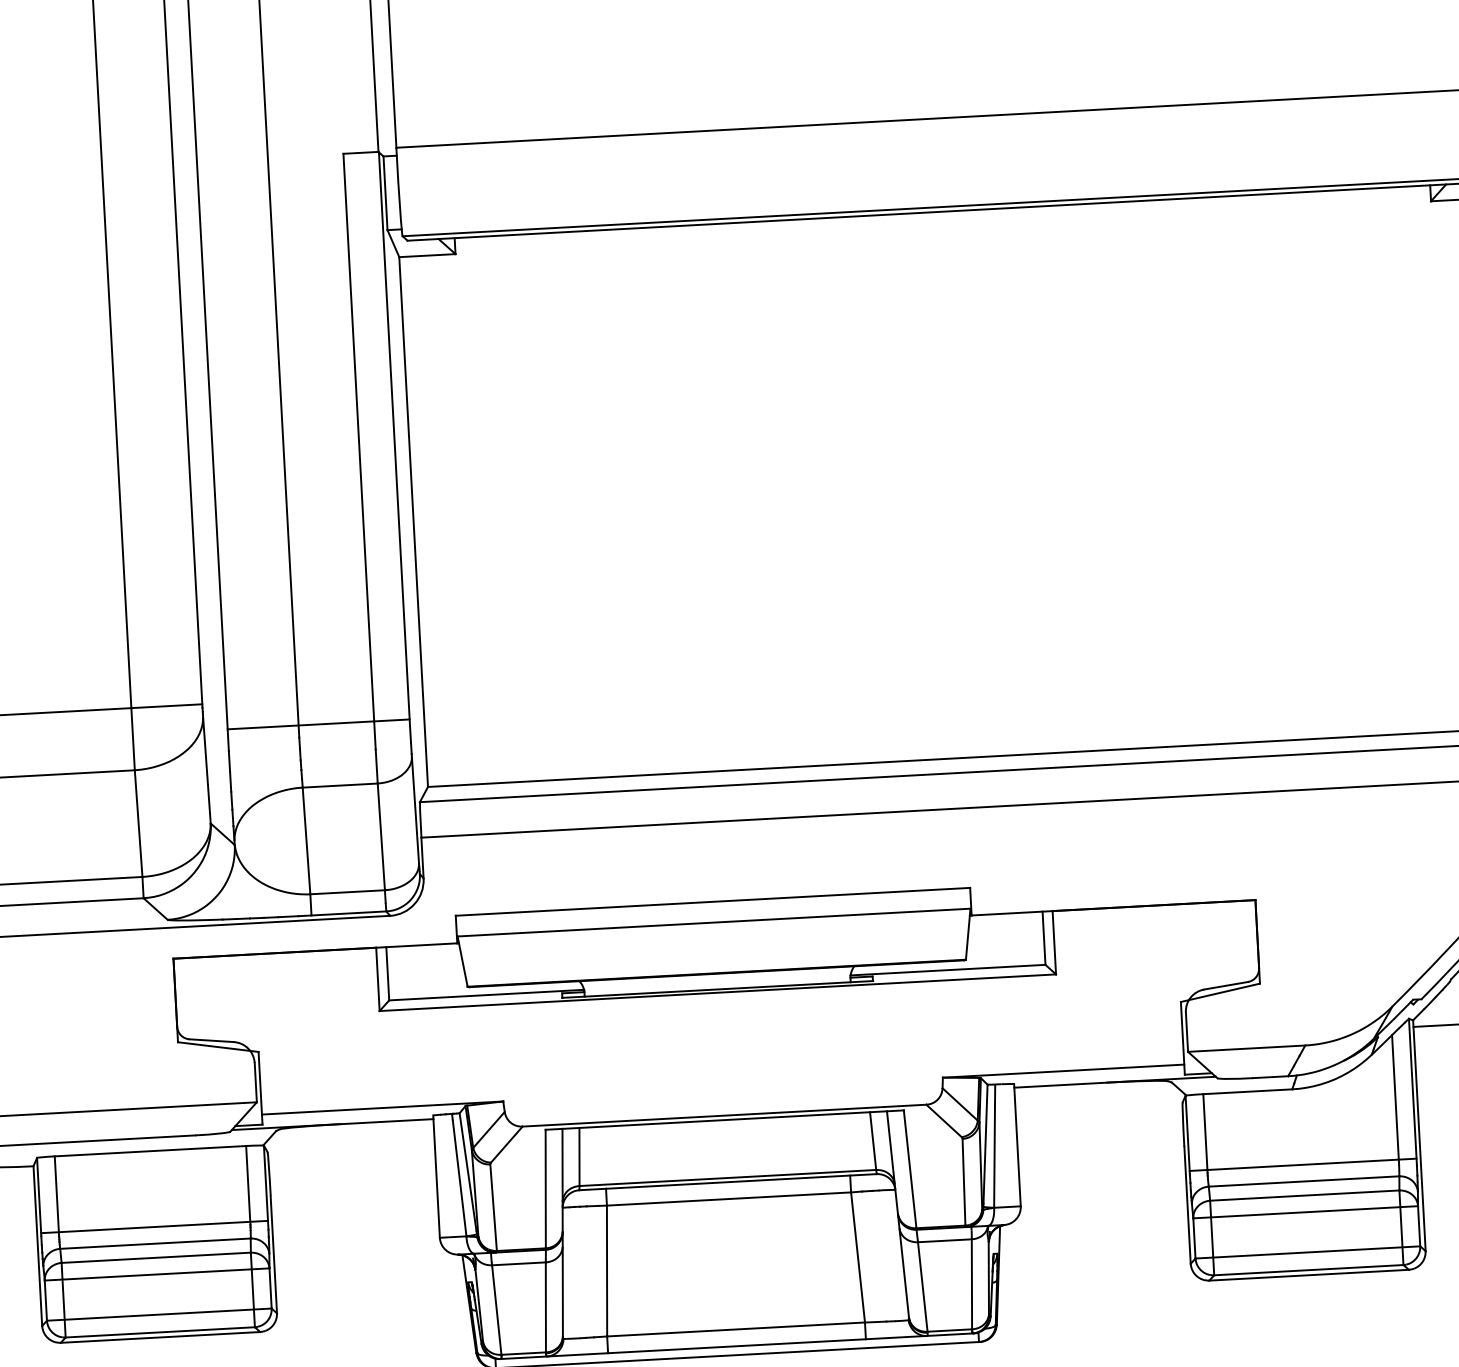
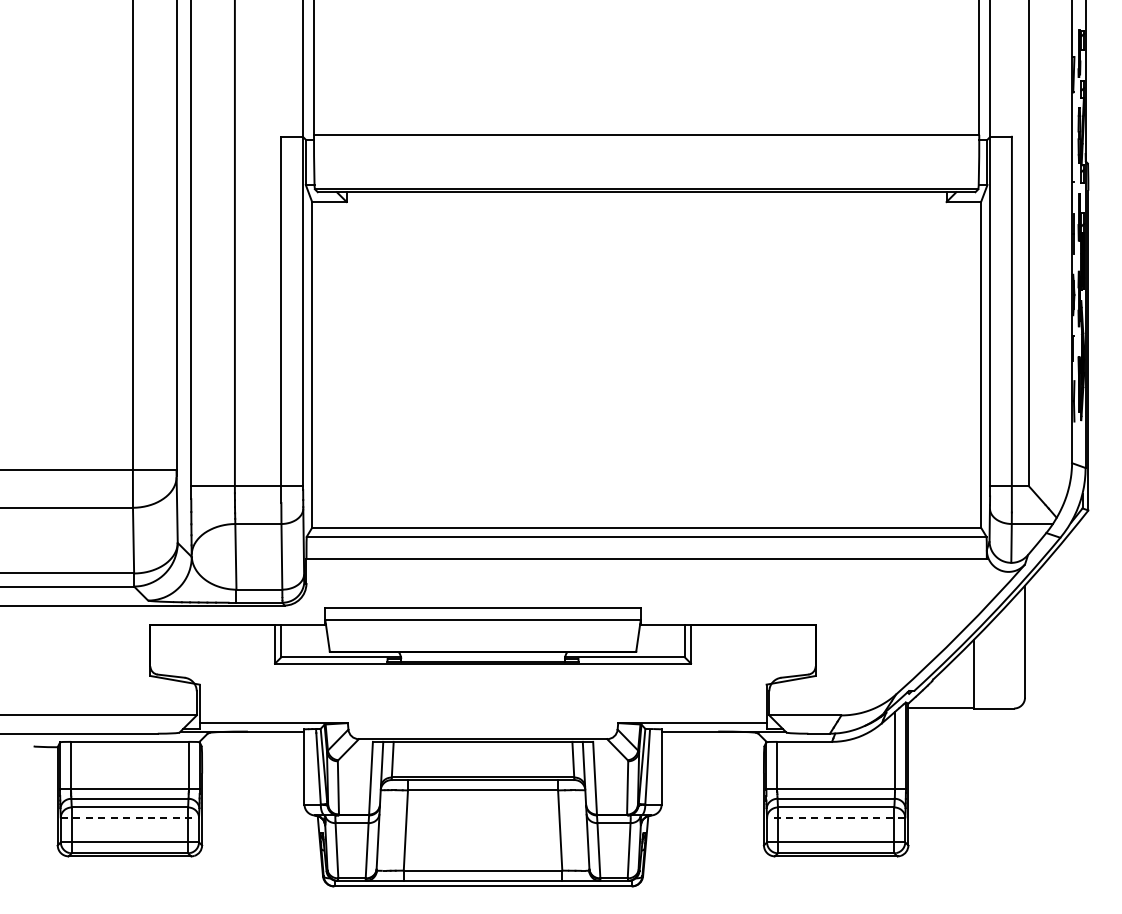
line: (1304, 1212) -> (835, 817), solid -> dashed
line: (158, 1274) -> (130, 817), solid -> dashed

